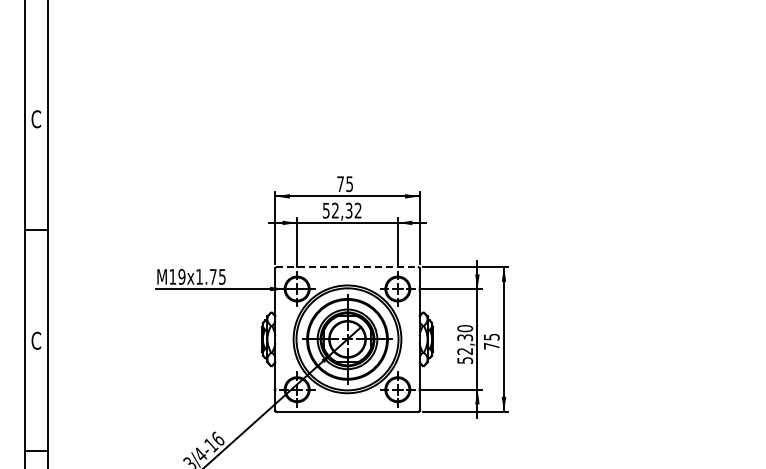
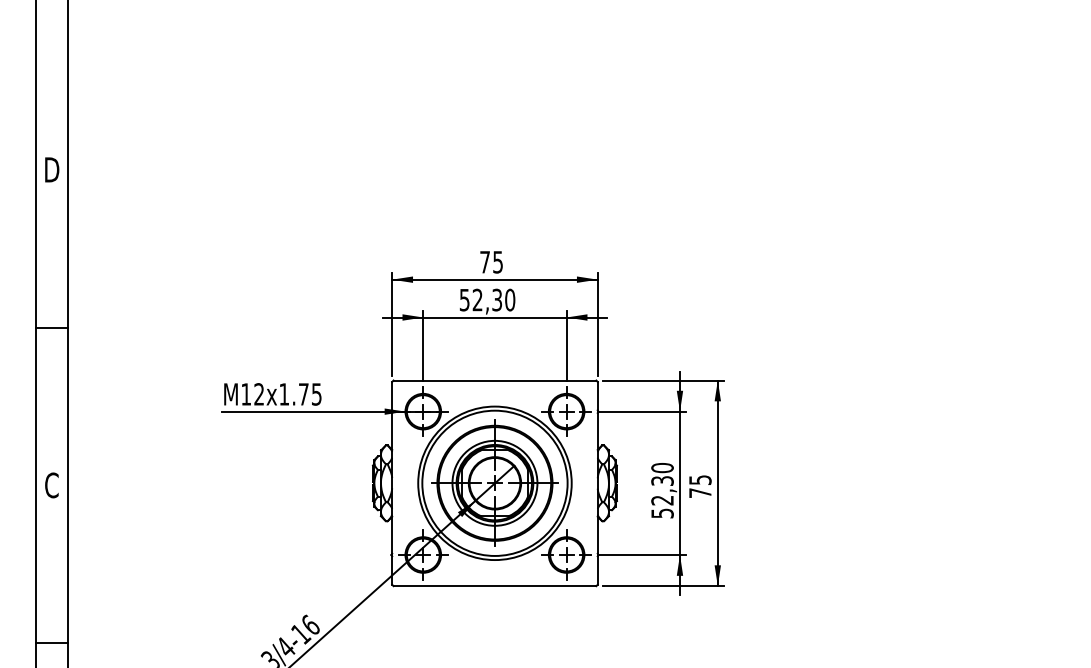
text: (36, 119) -> (52, 170), C -> D
text: (357, 210) -> (509, 299), 52,32 -> 52,30
line: (348, 267) -> (496, 380), dashed -> solid
text: (181, 276) -> (258, 393), M19x1.75 -> M12x1.75

